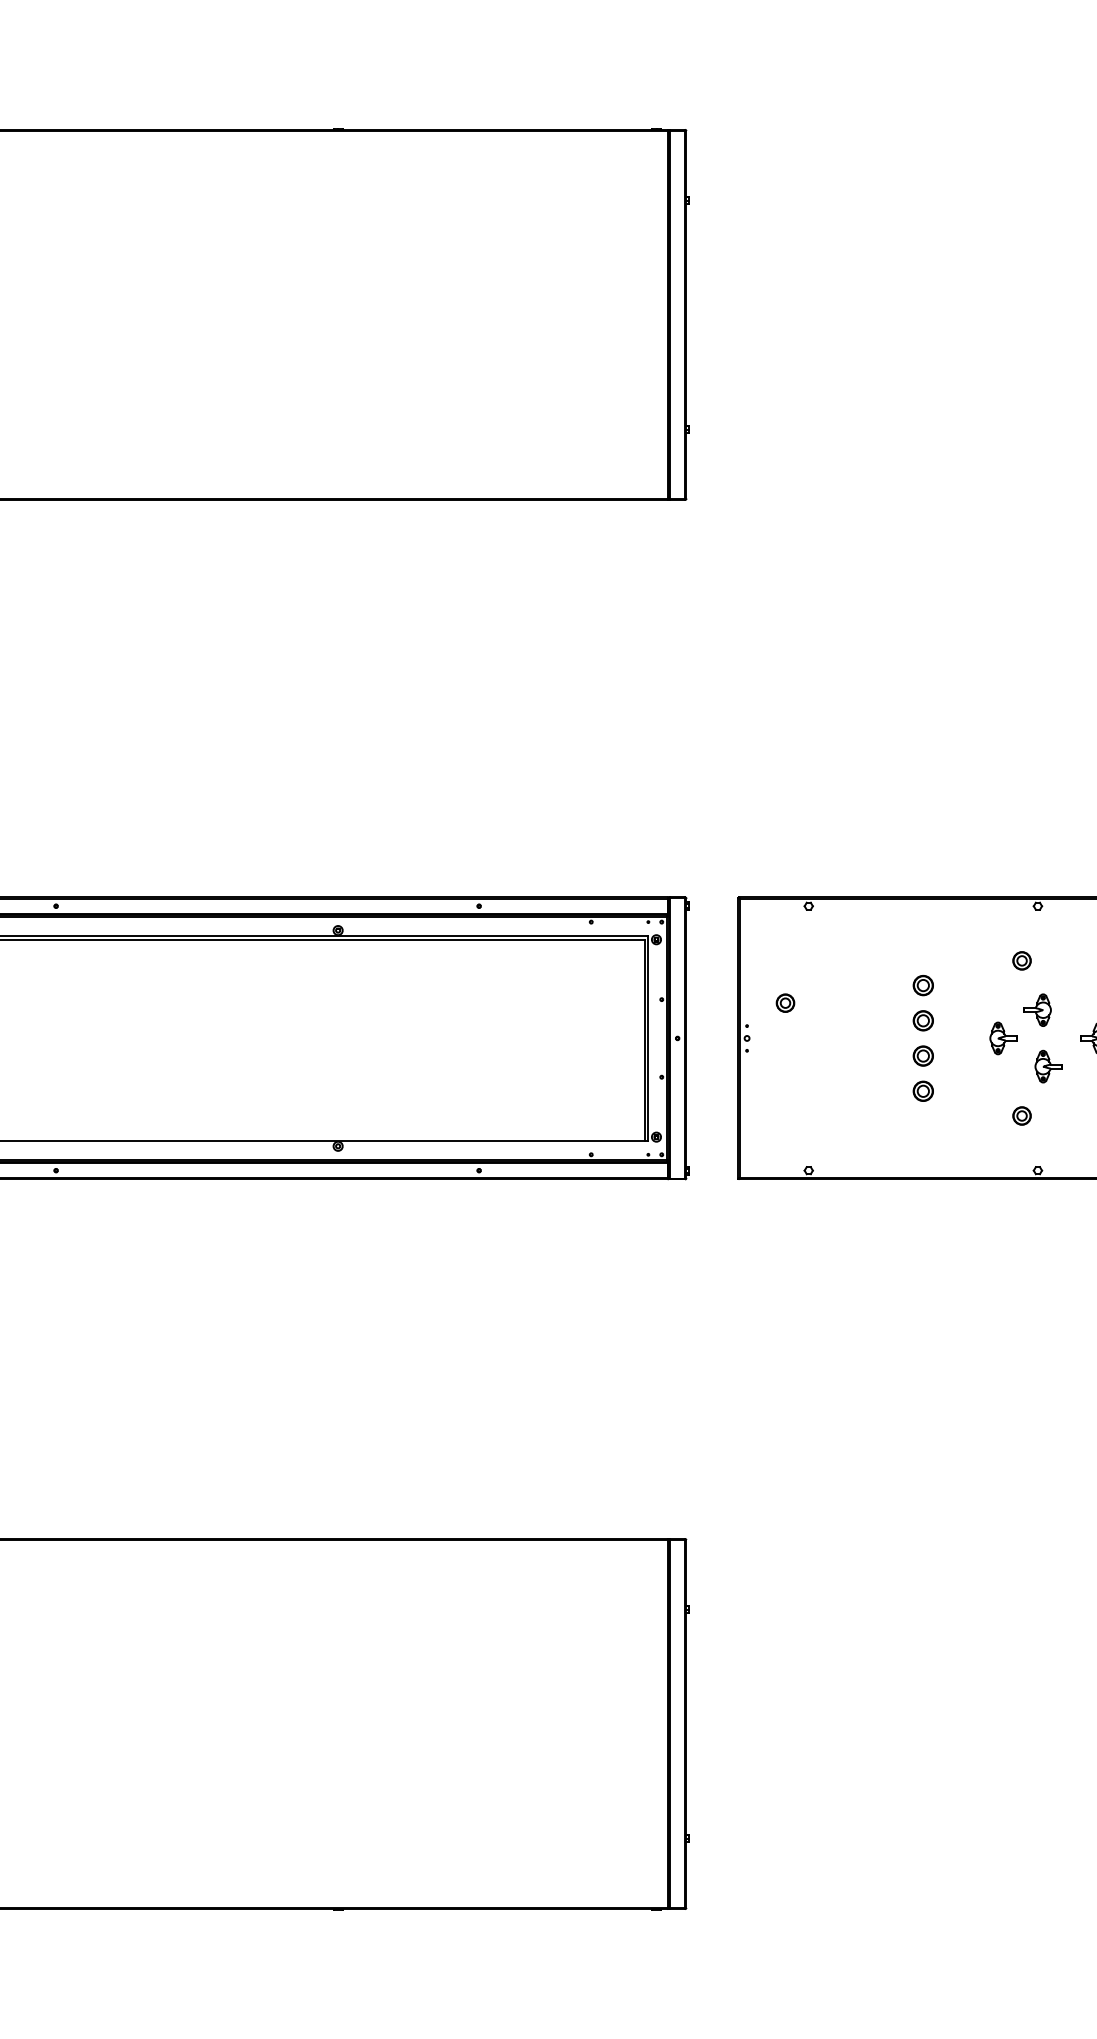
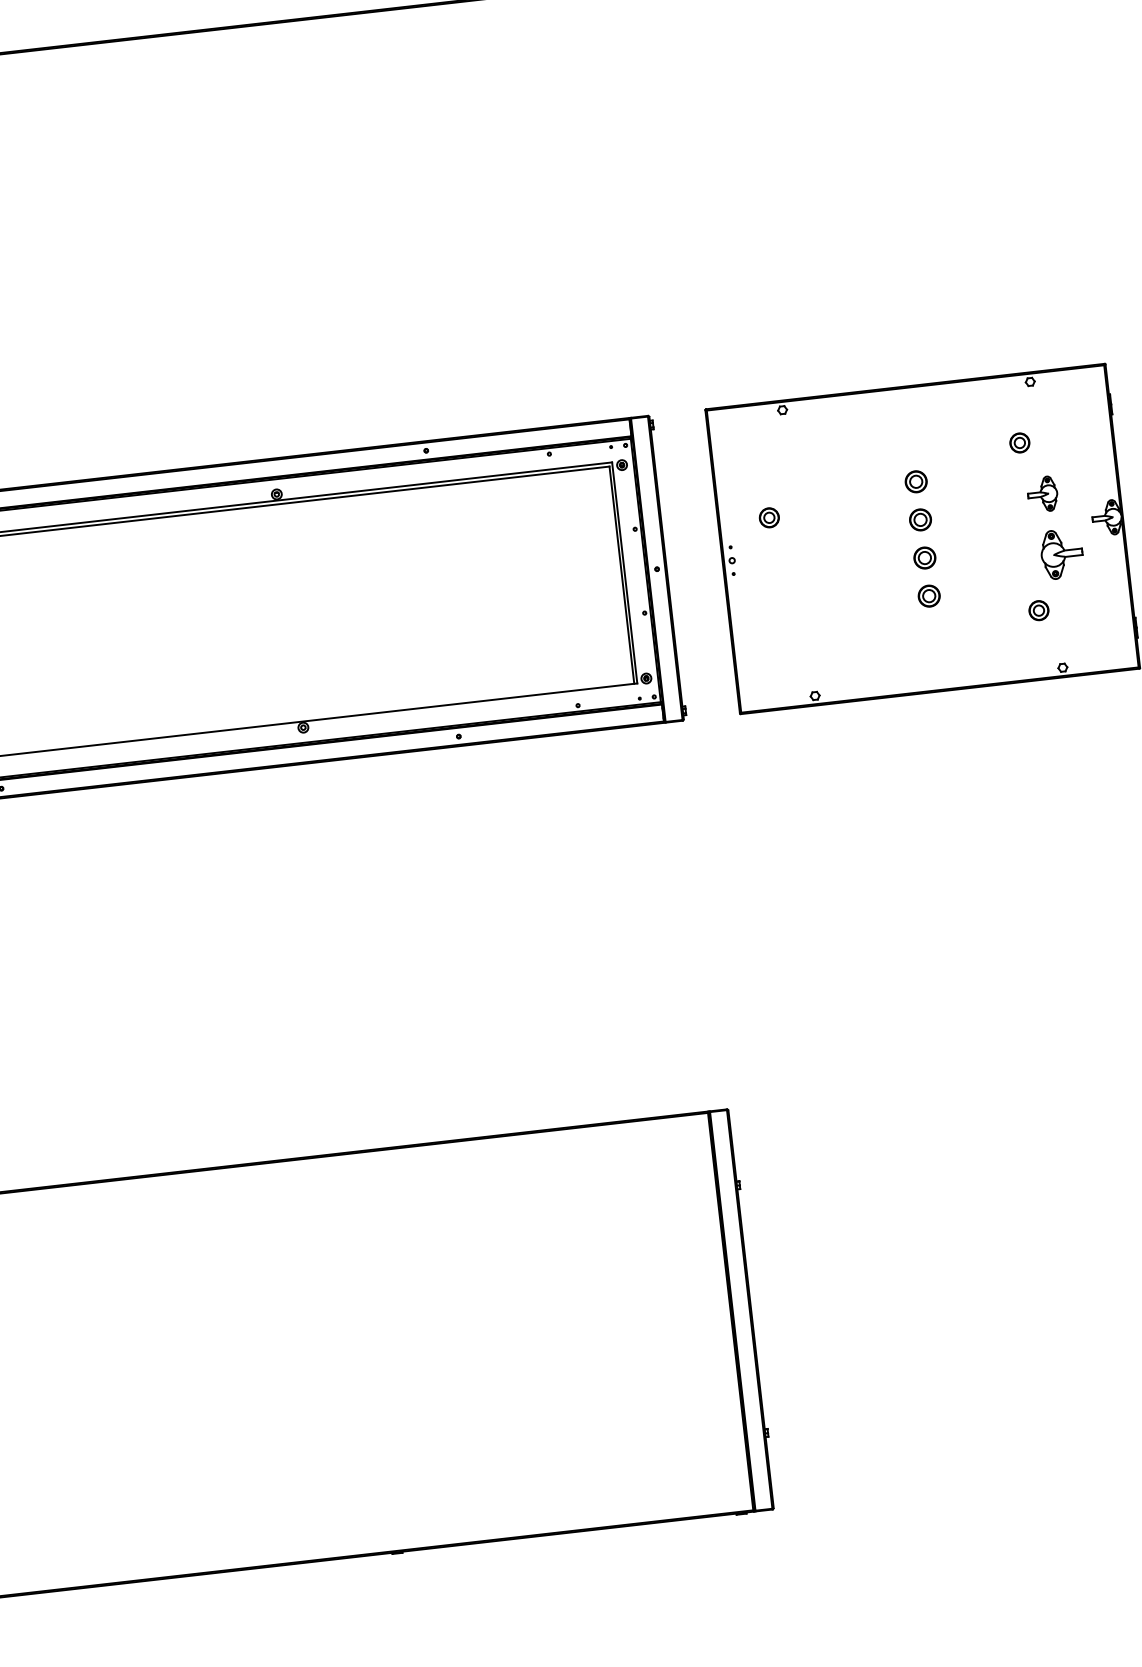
part: (1003, 1038) -> (1009, 529), removed
part: (1048, 1066) -> (1061, 553), size x1.4

